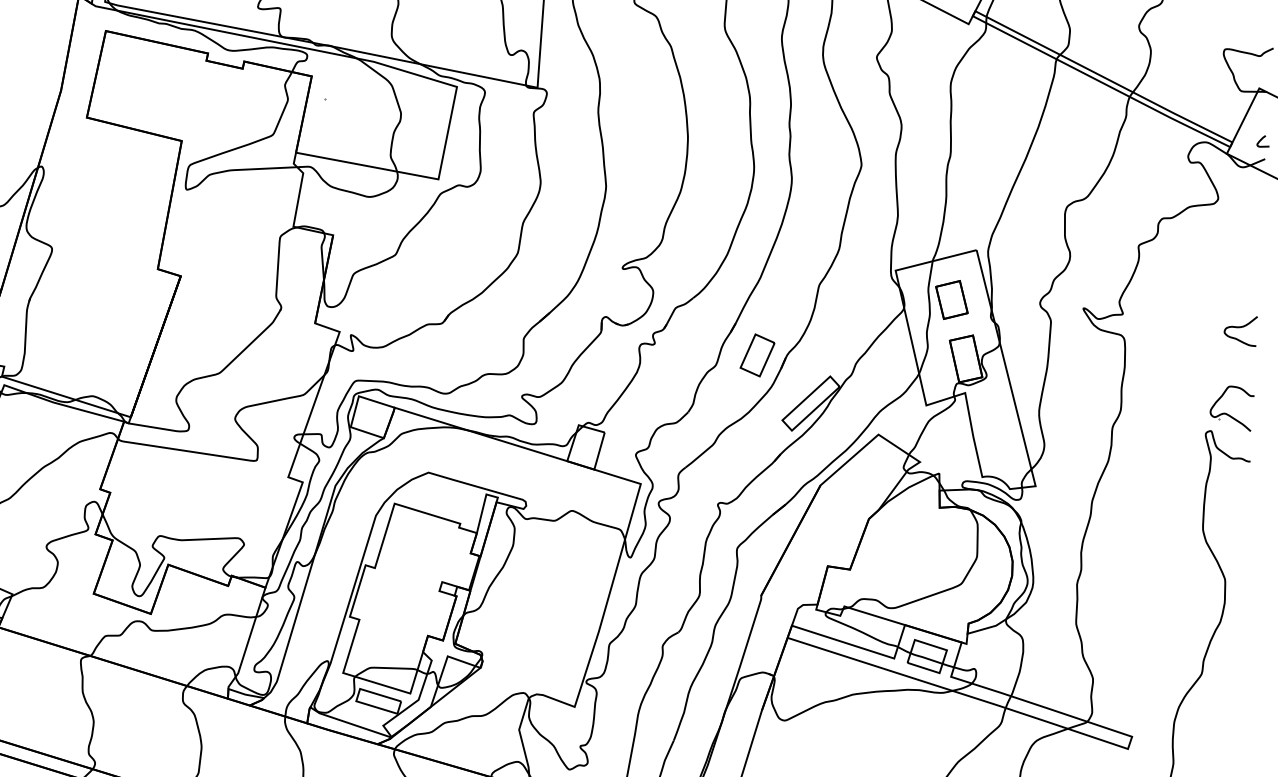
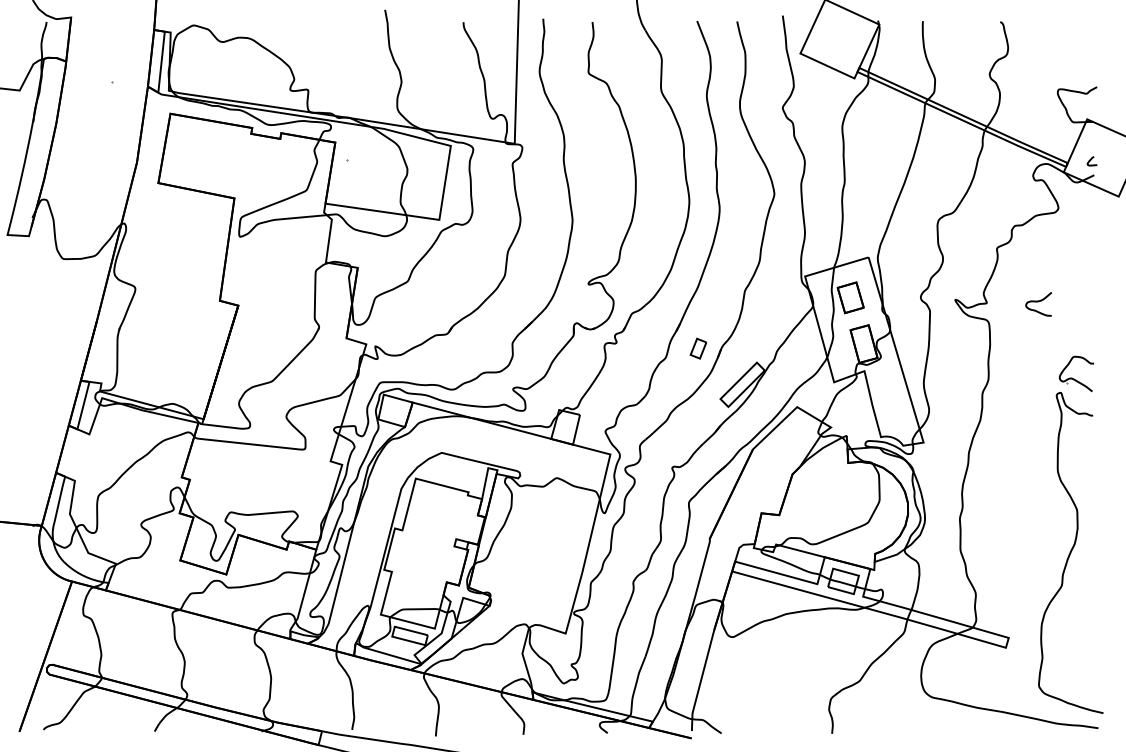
curve: (1240, 328) -> (1038, 302), moved
part: (757, 355) -> (698, 348), size x0.6

